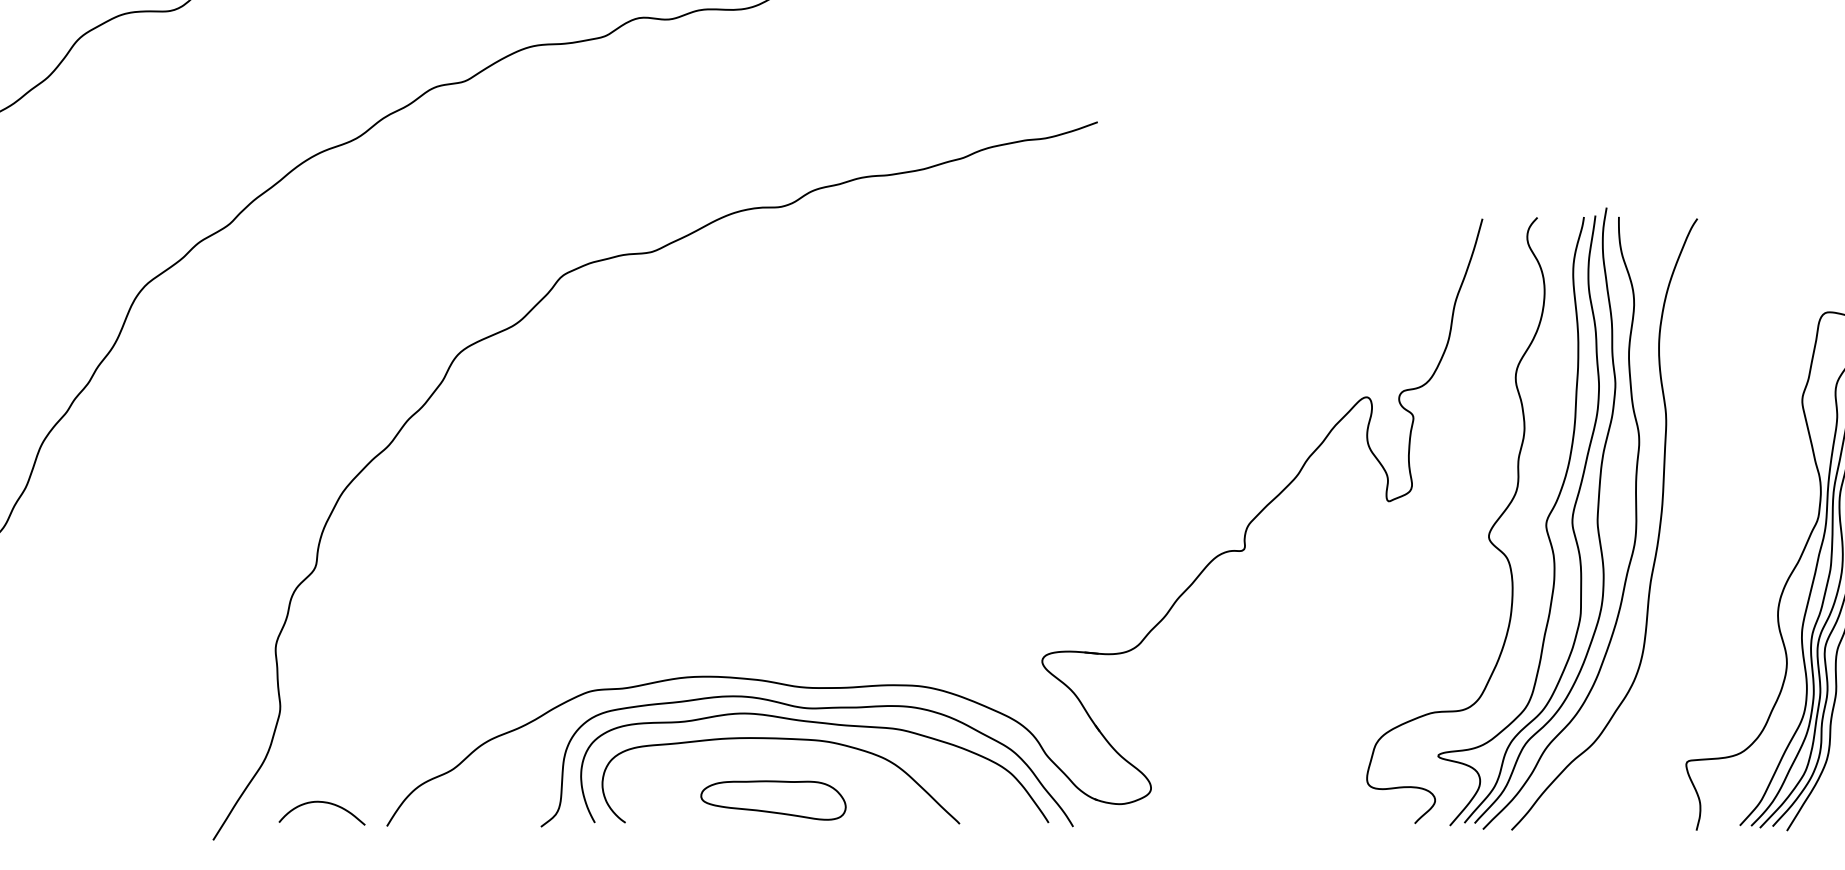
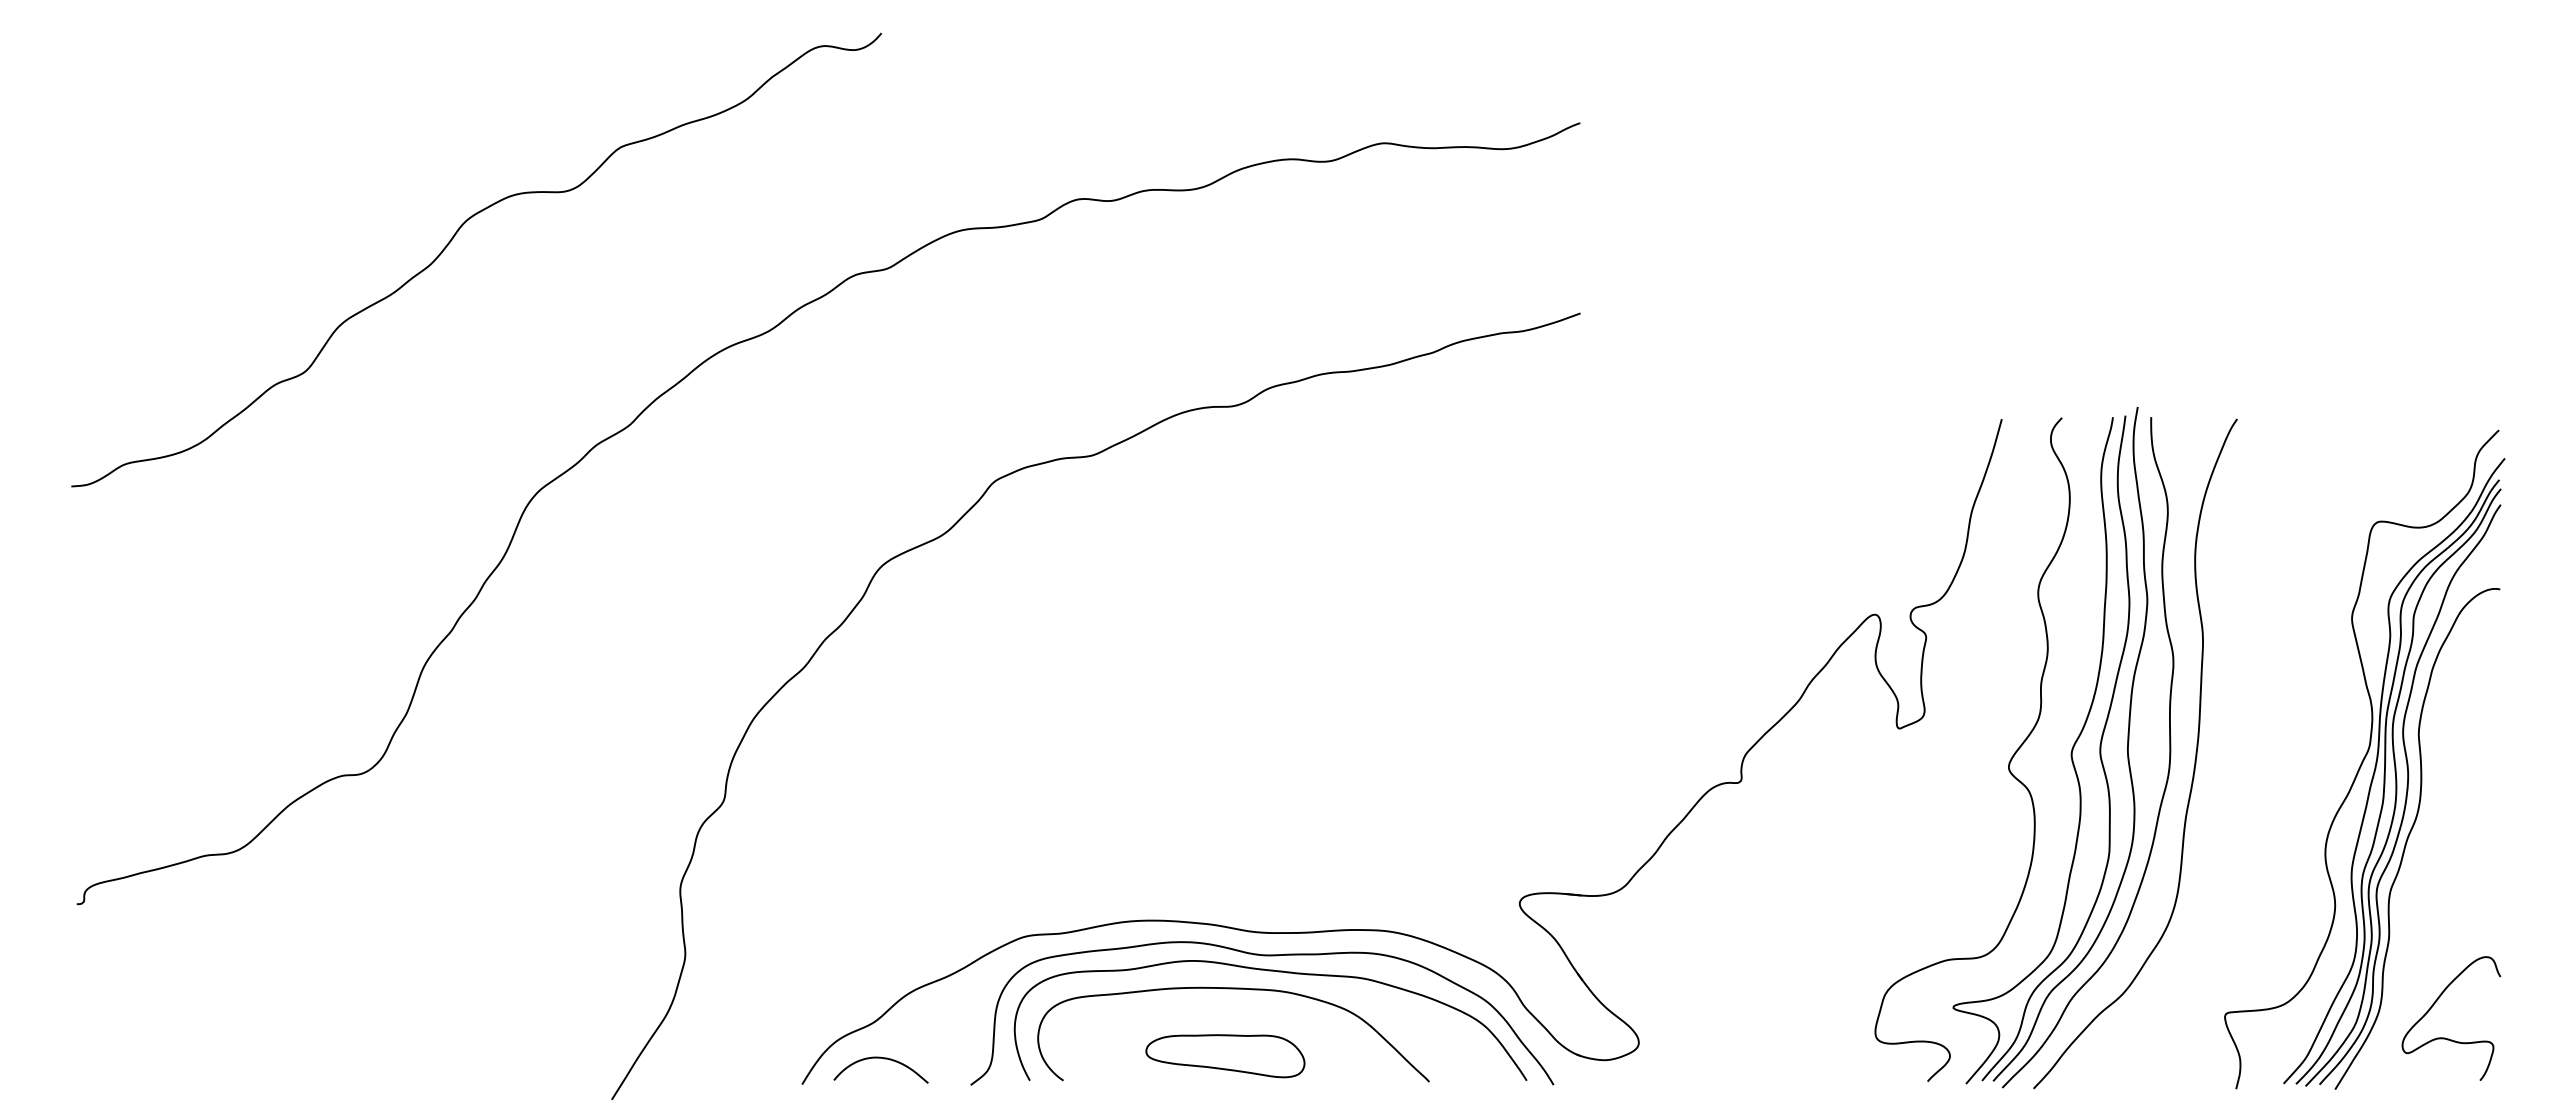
curve: (325, 803) -> (884, 1059), moved

